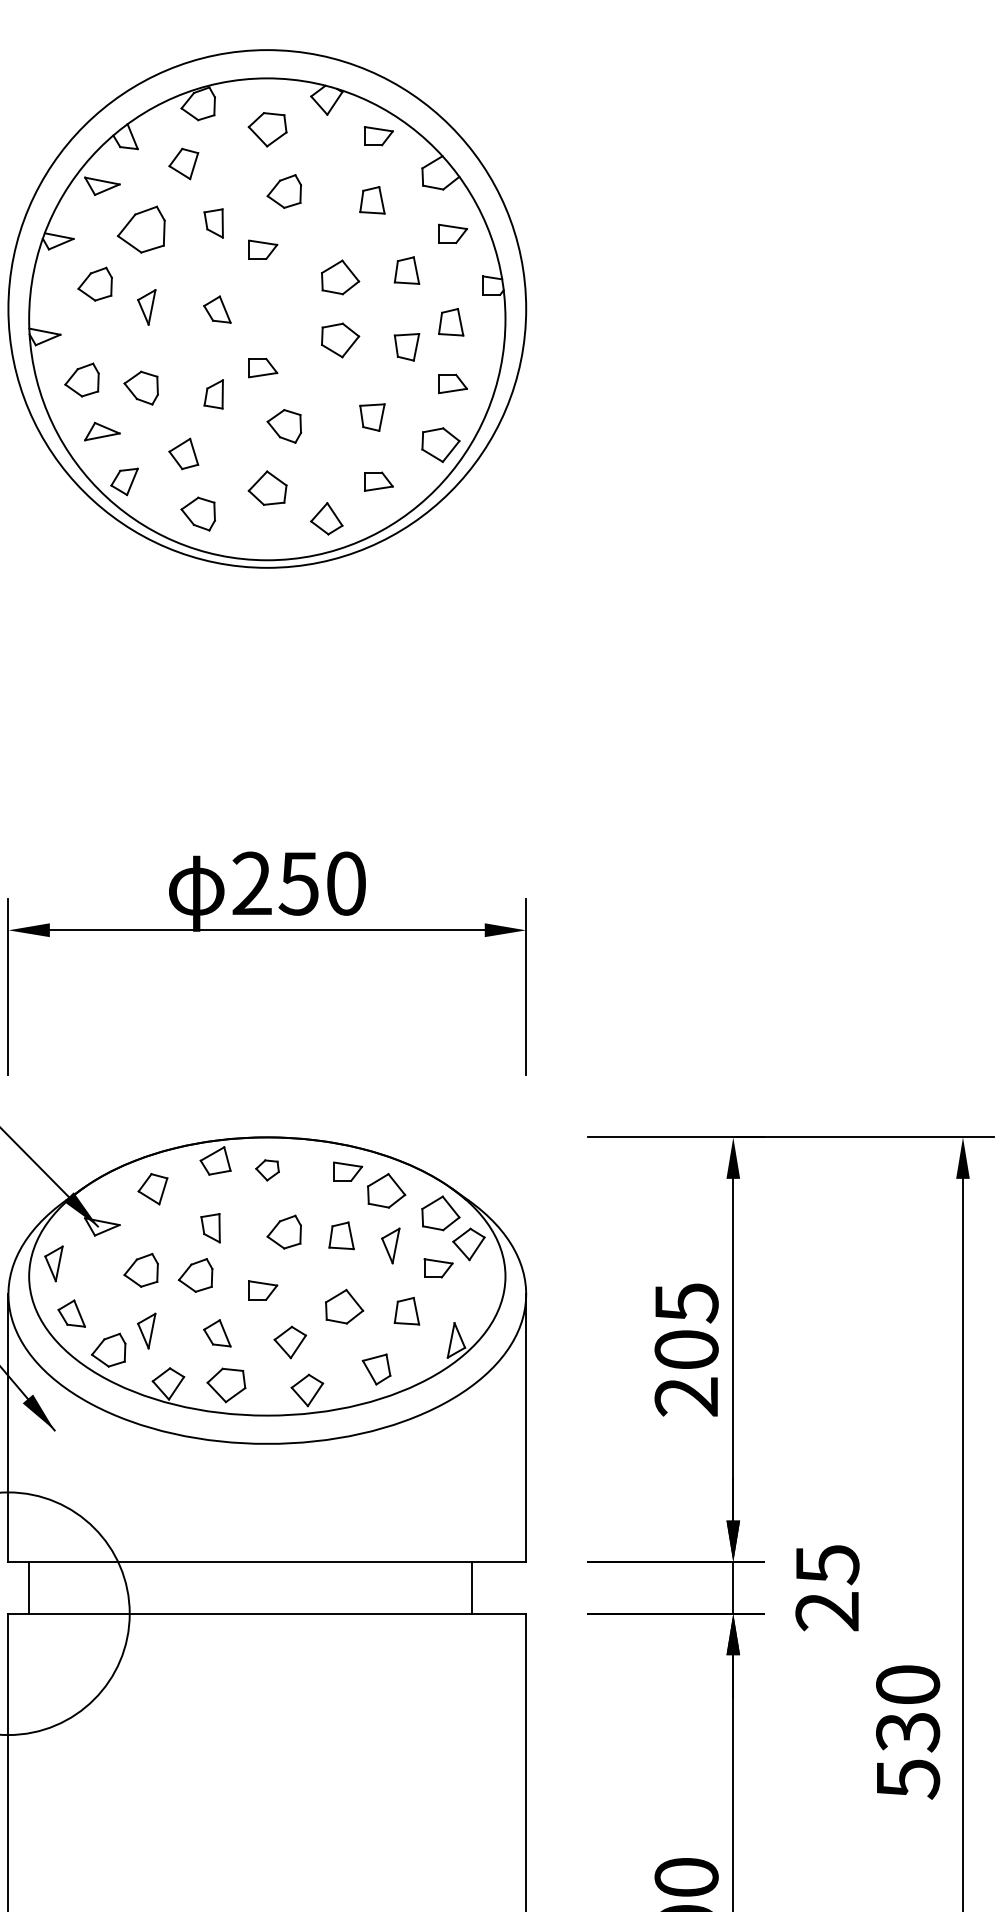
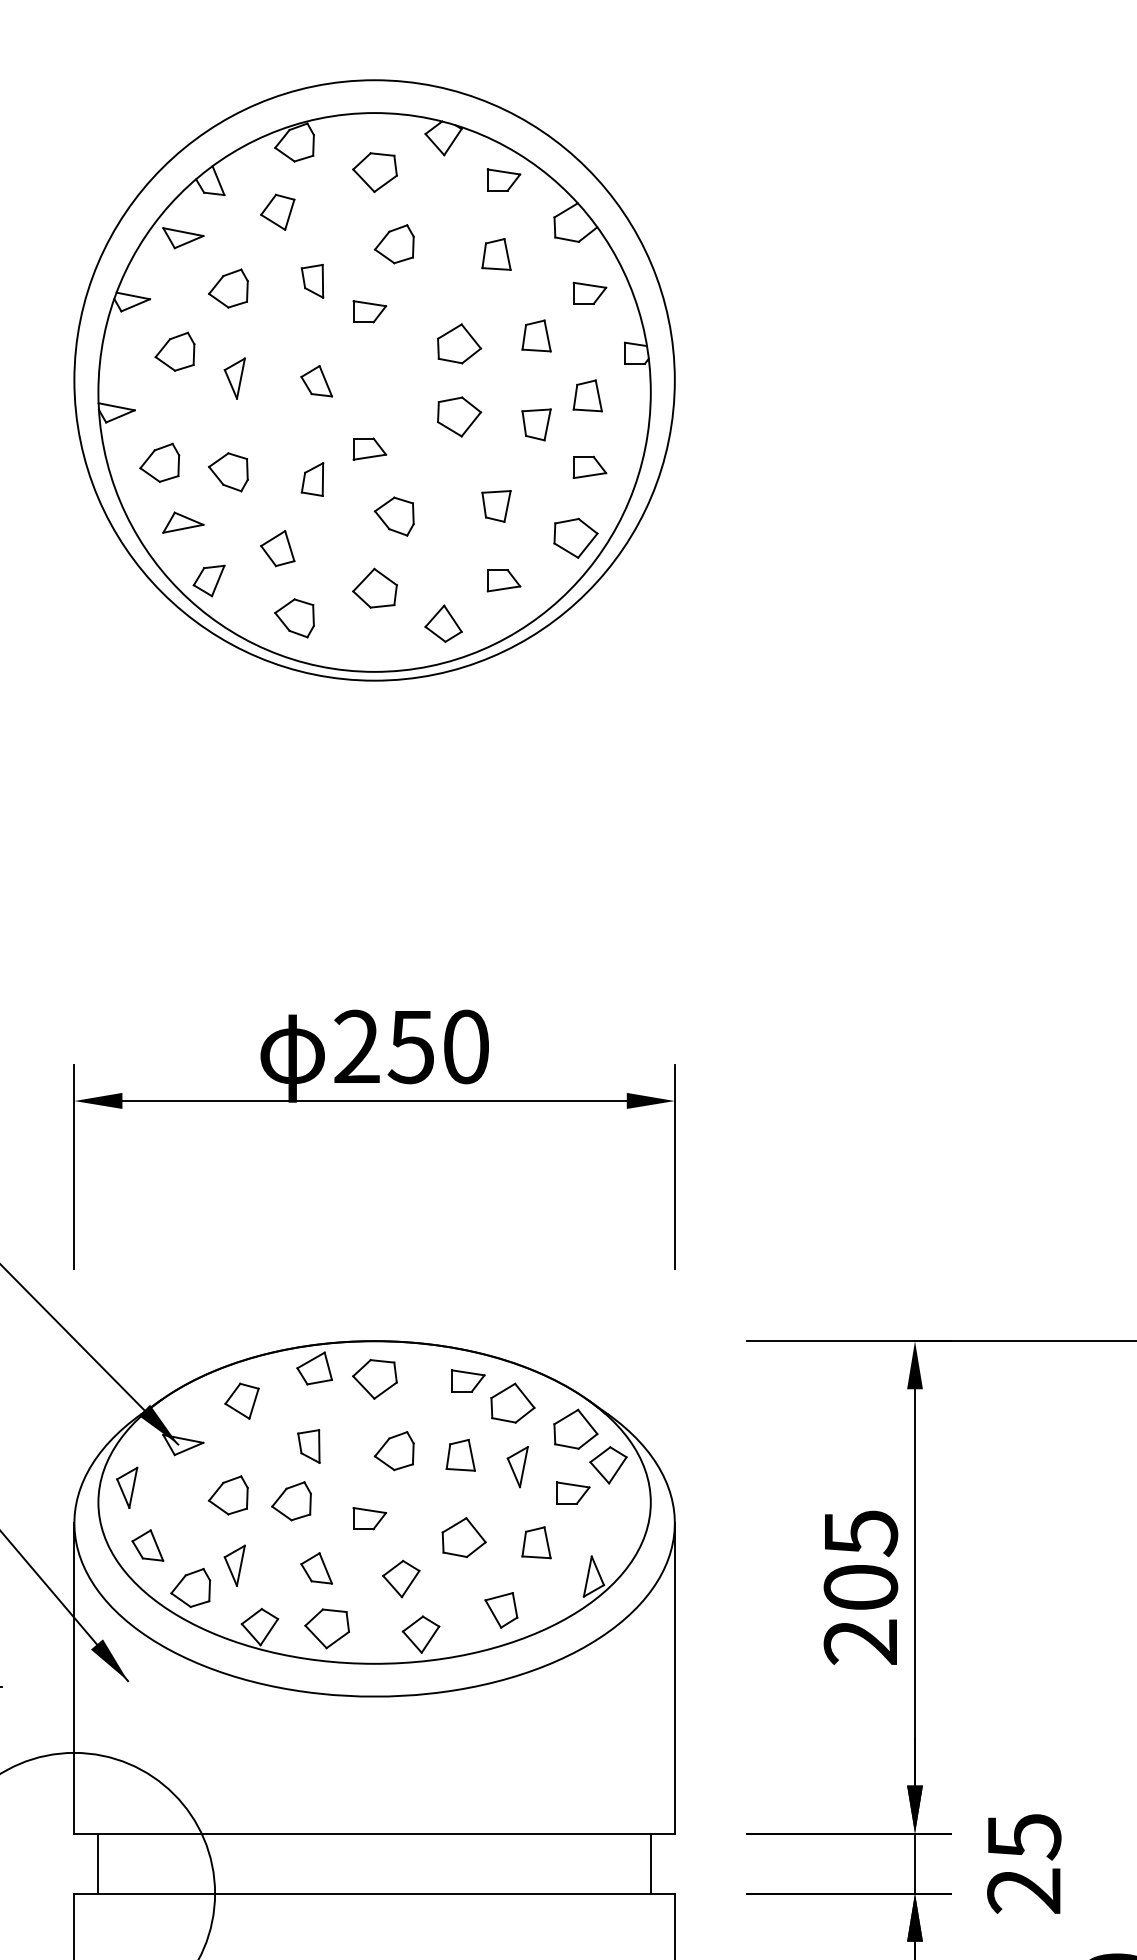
part: (140, 229) -> (227, 288), size x0.71
part: (267, 1170) -> (374, 1379), size x1.67
line: (472, 1587) -> (650, 1863), moved

